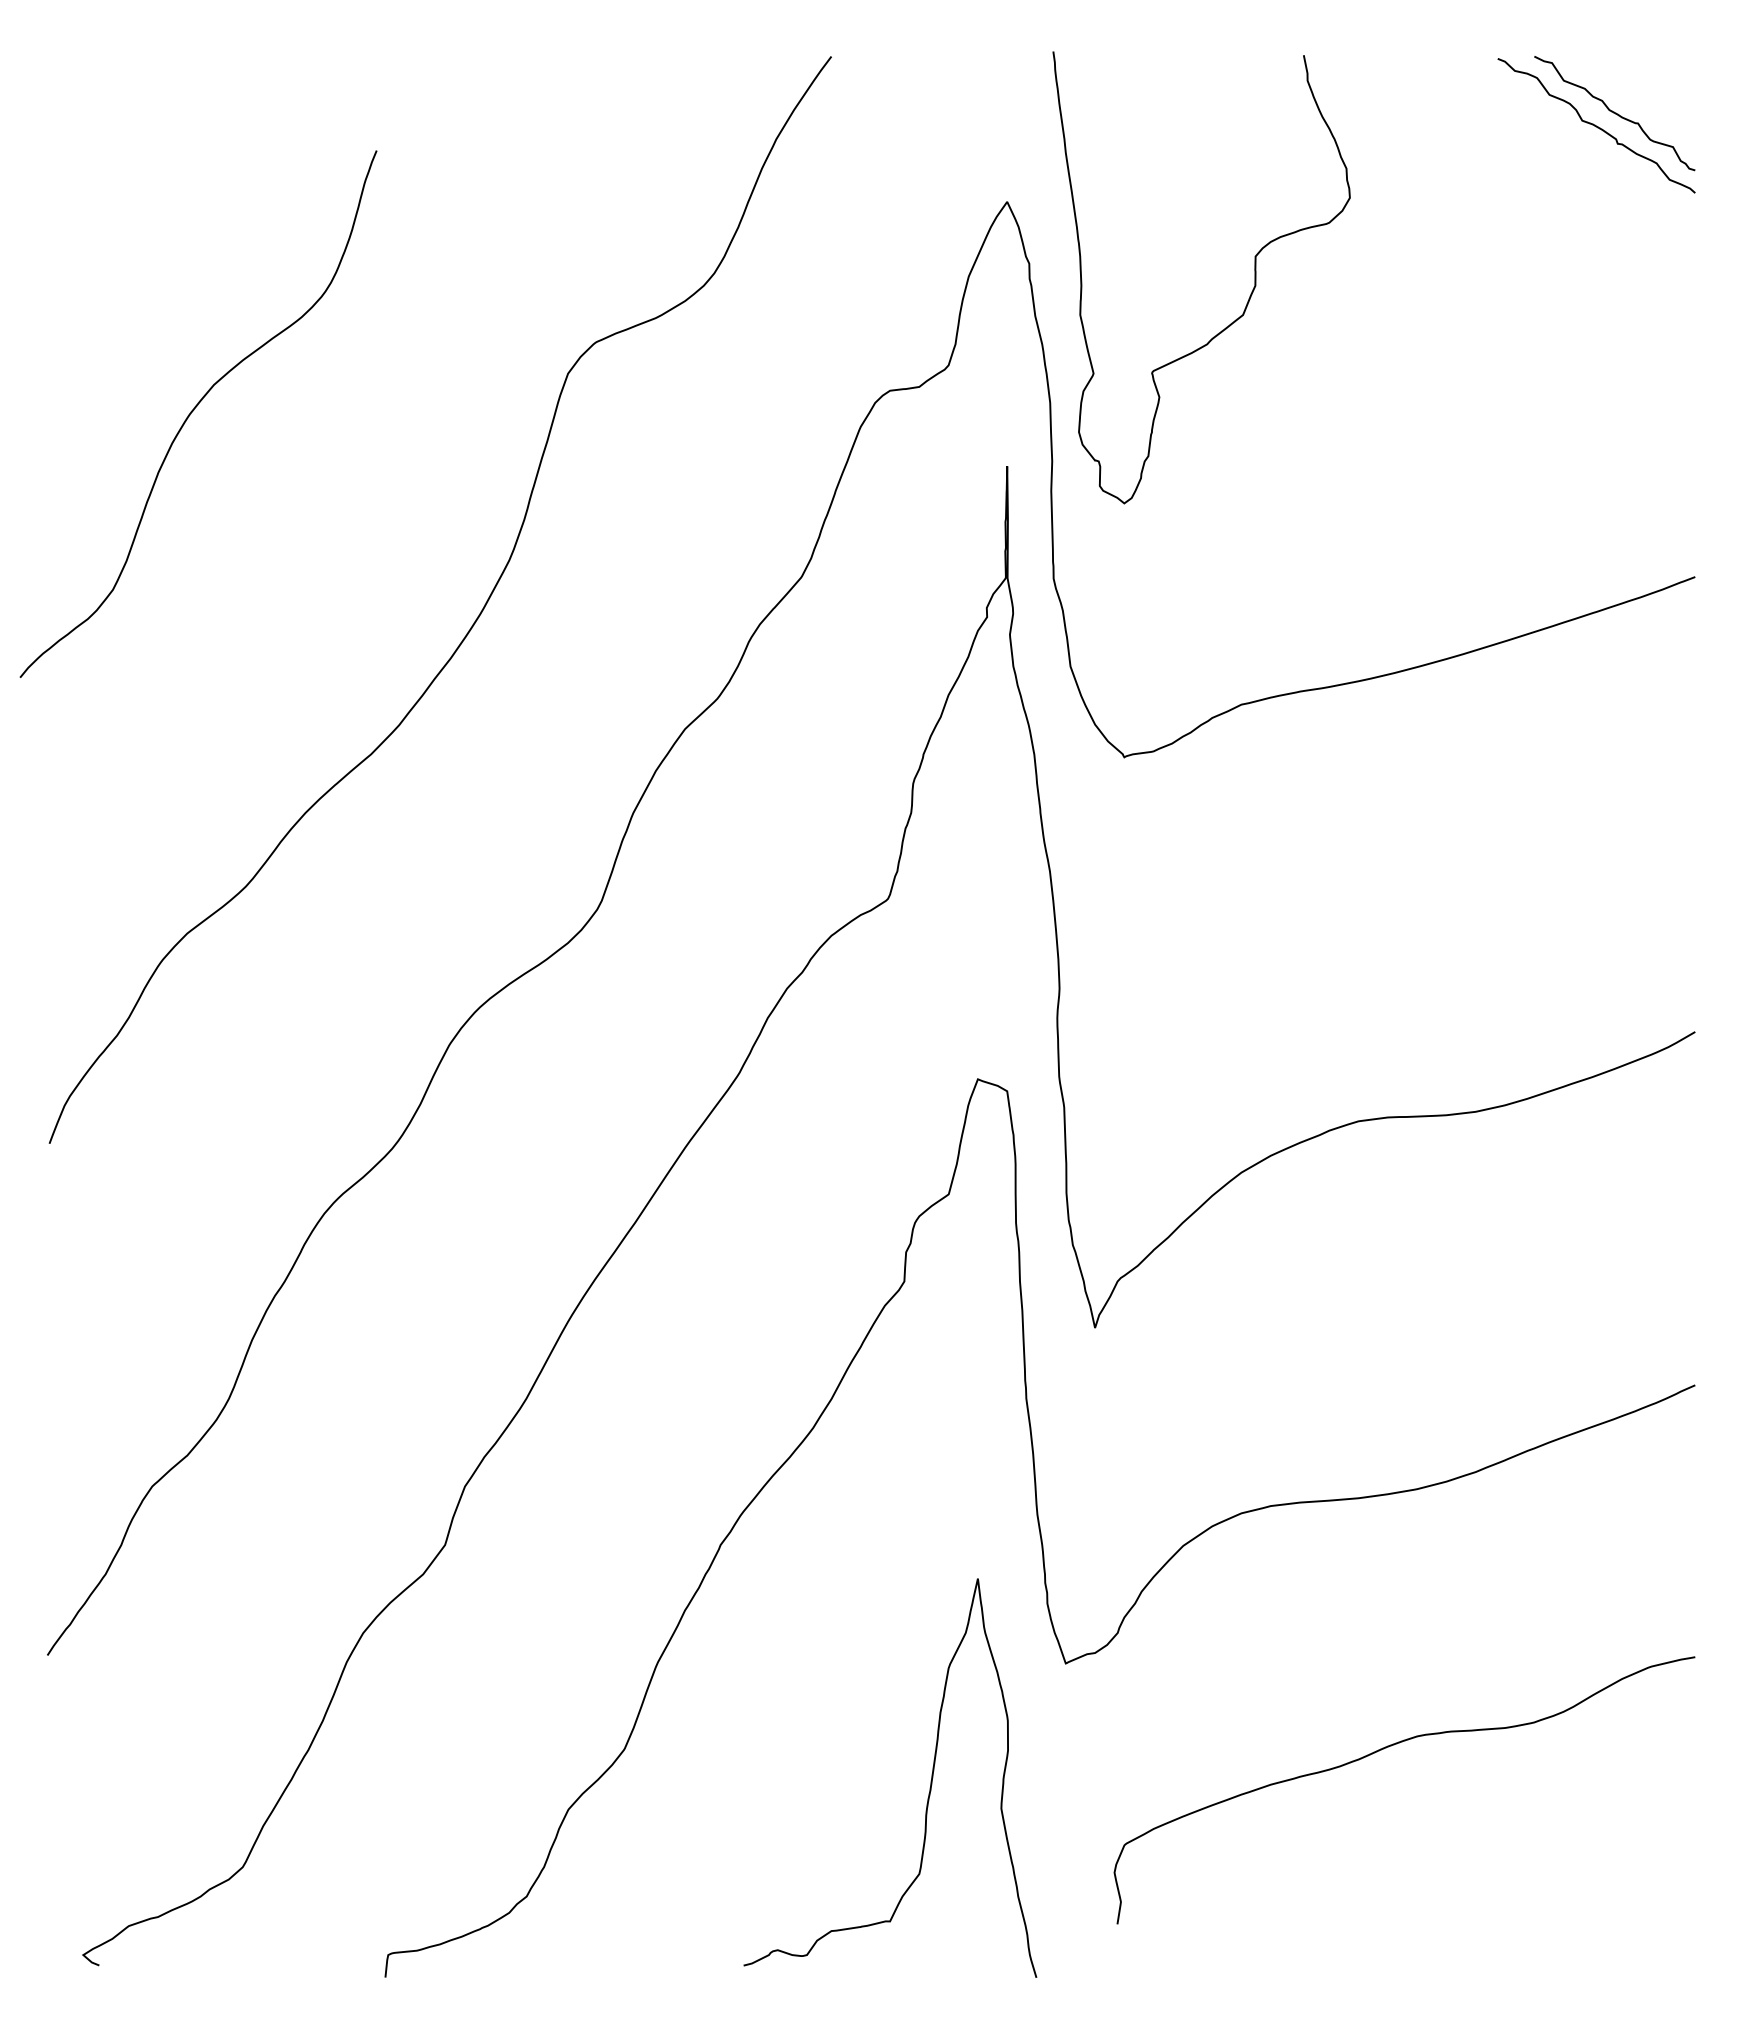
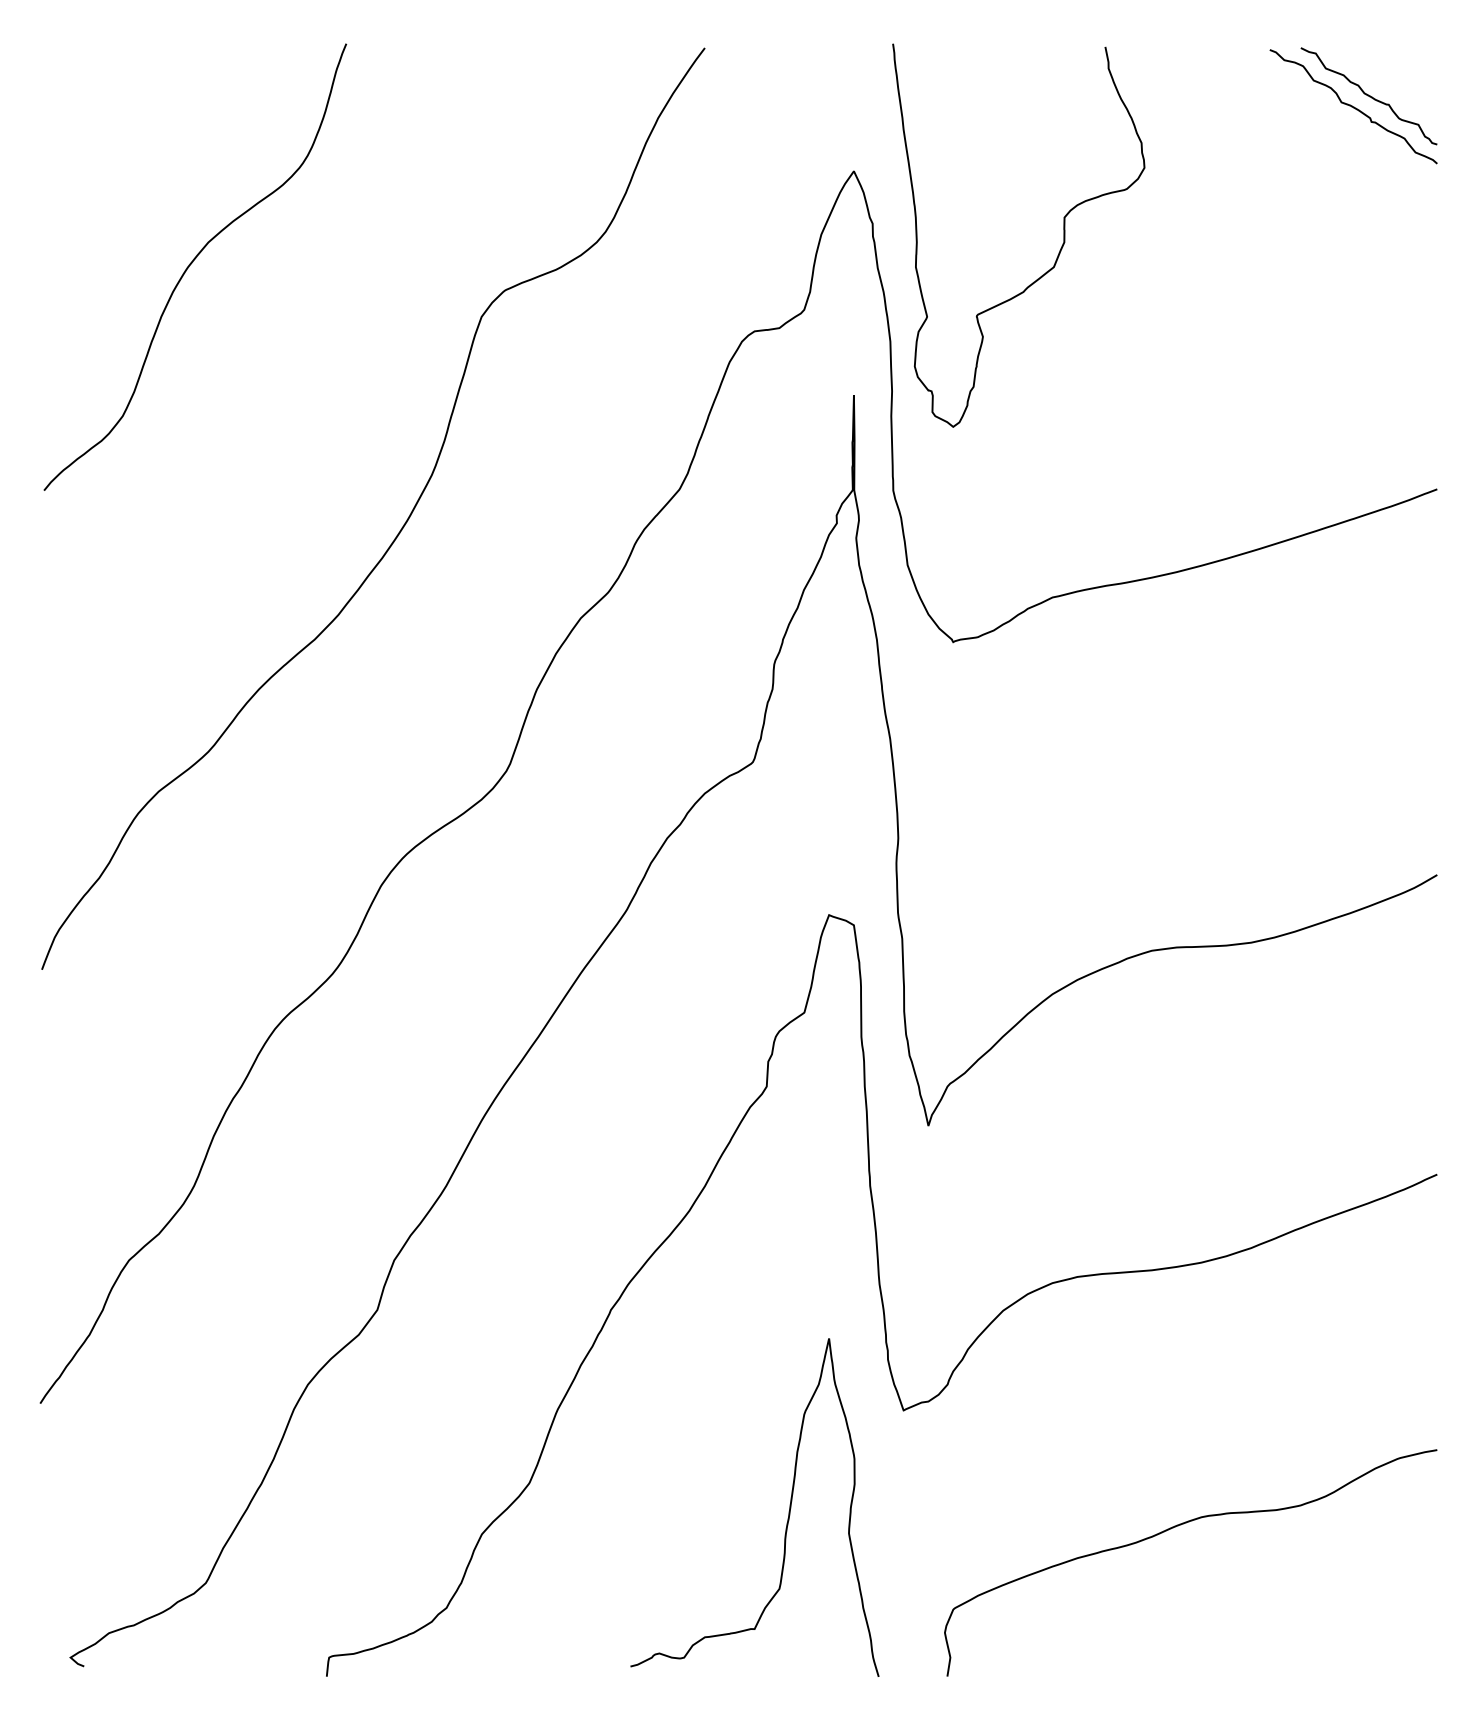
curve: (195, 409) -> (192, 263), moved
curve: (1390, 1747) -> (1178, 1526), moved

